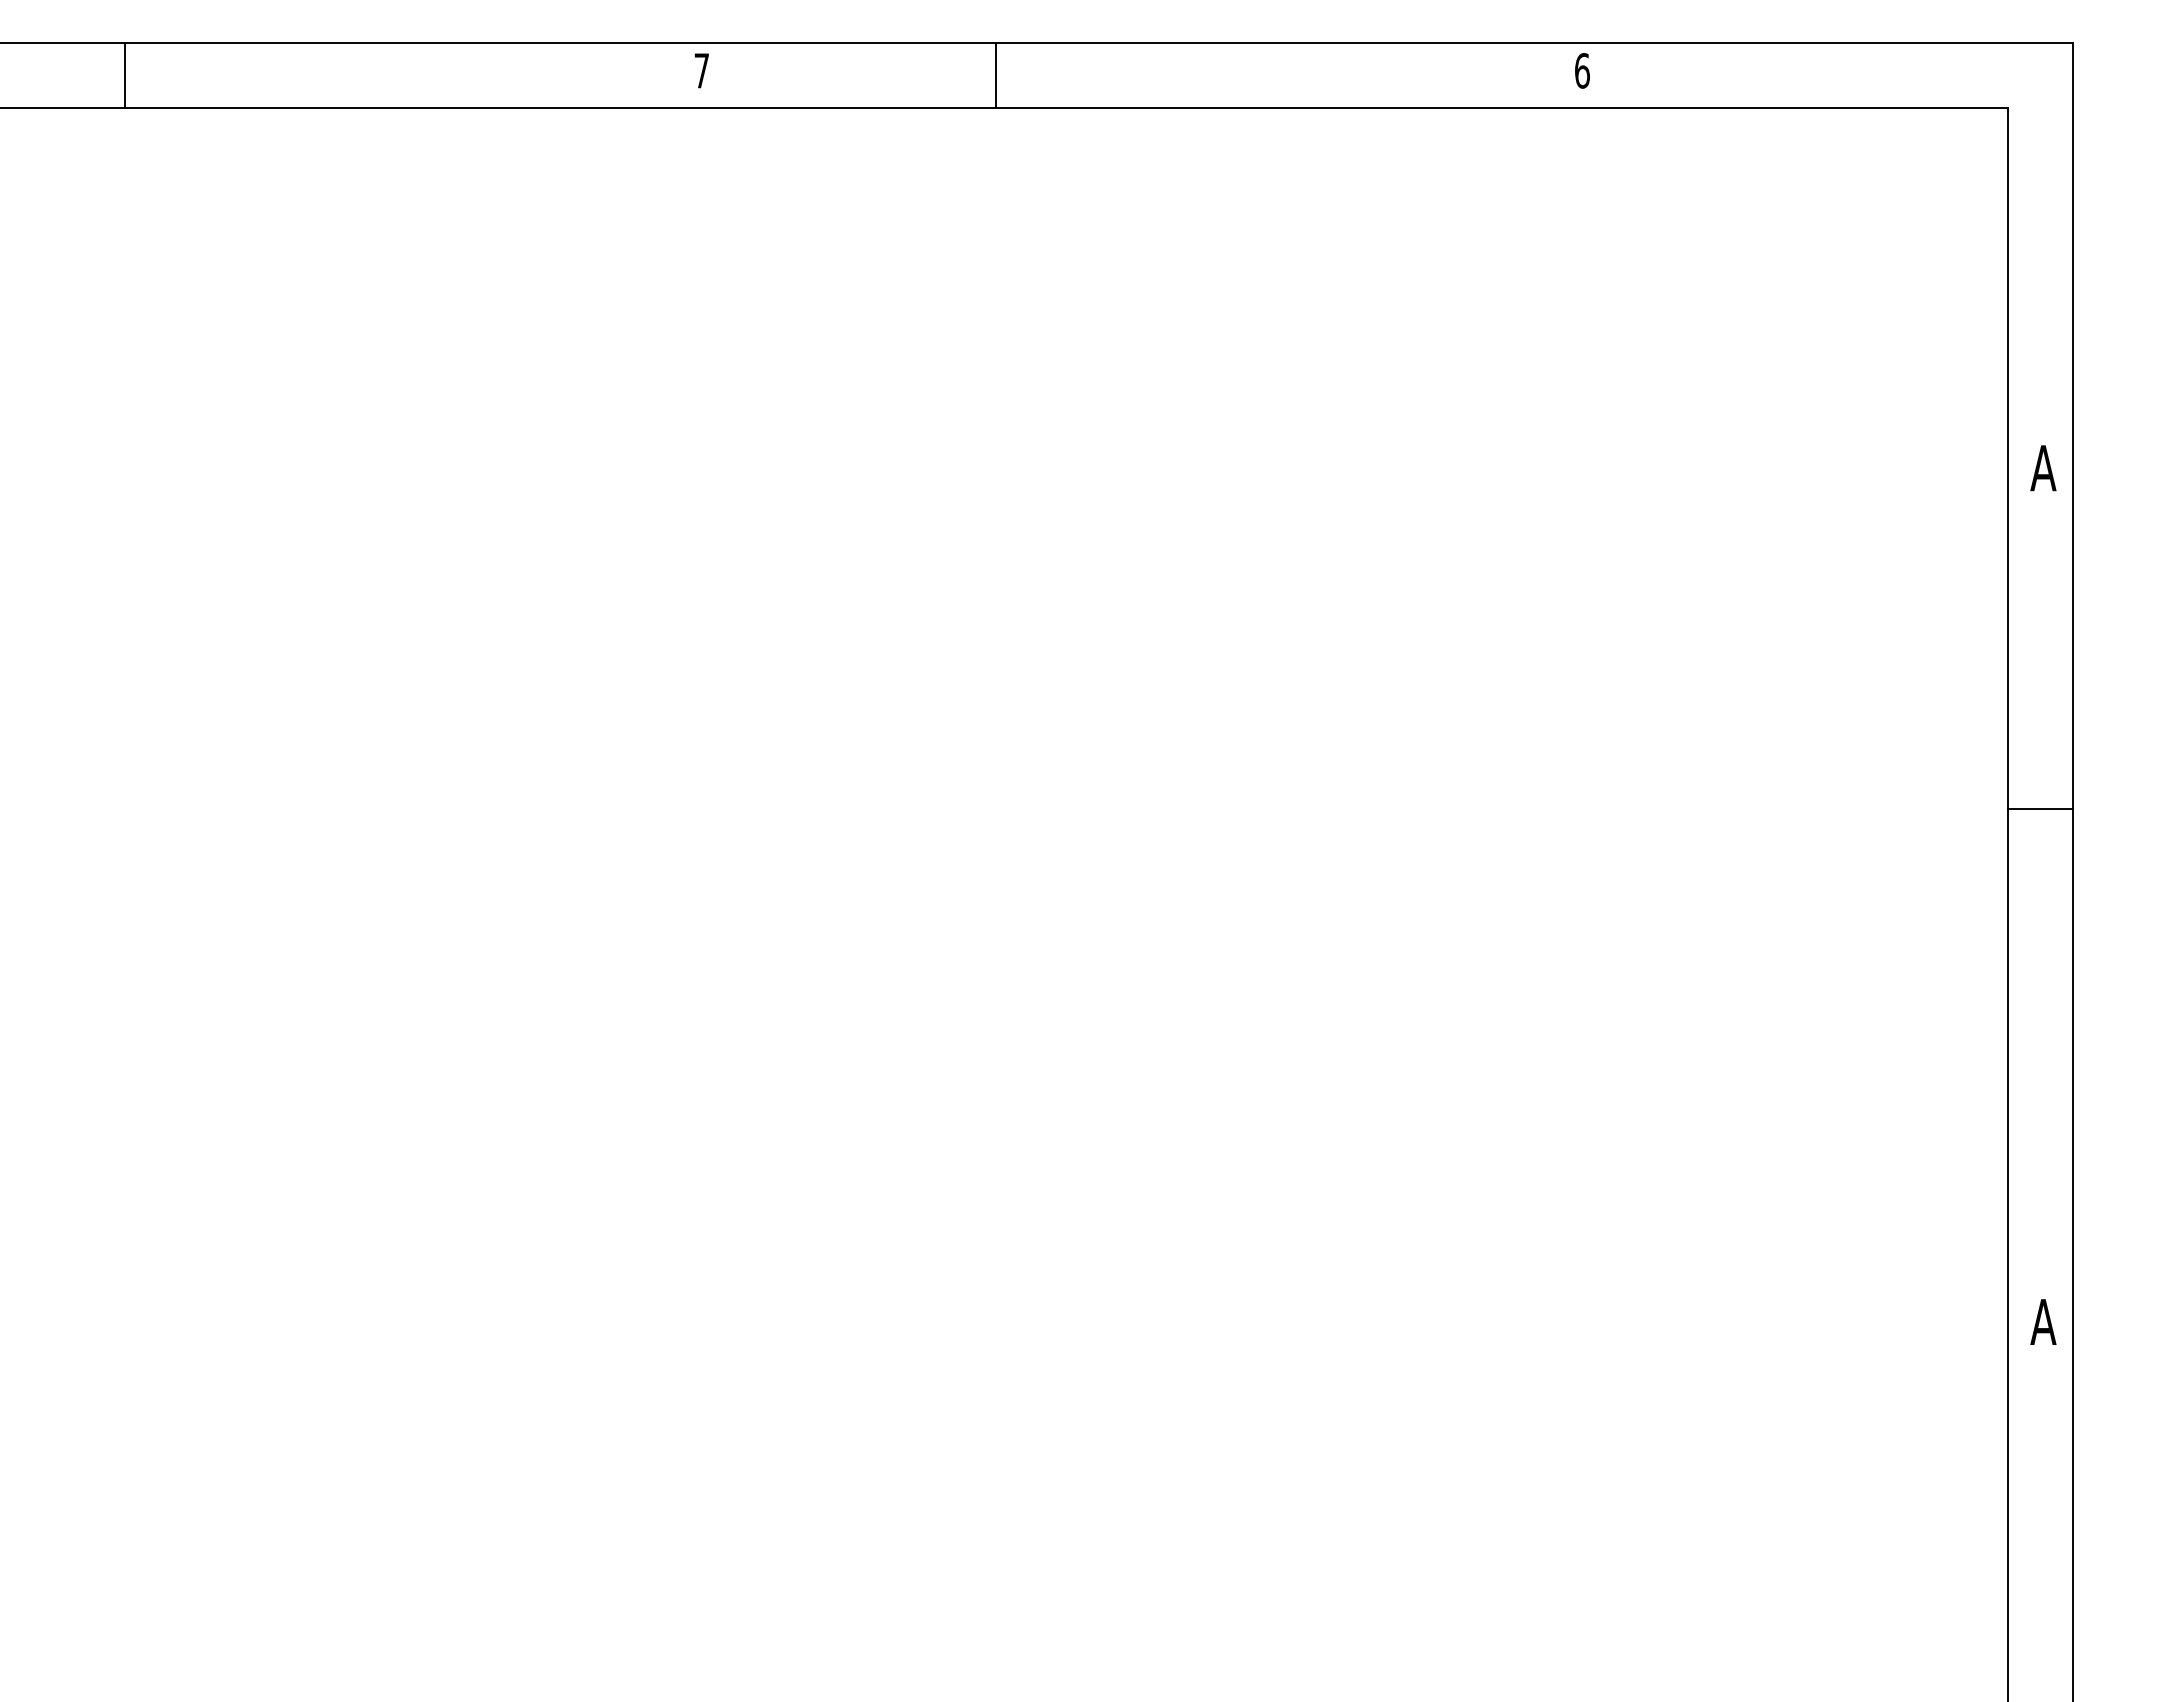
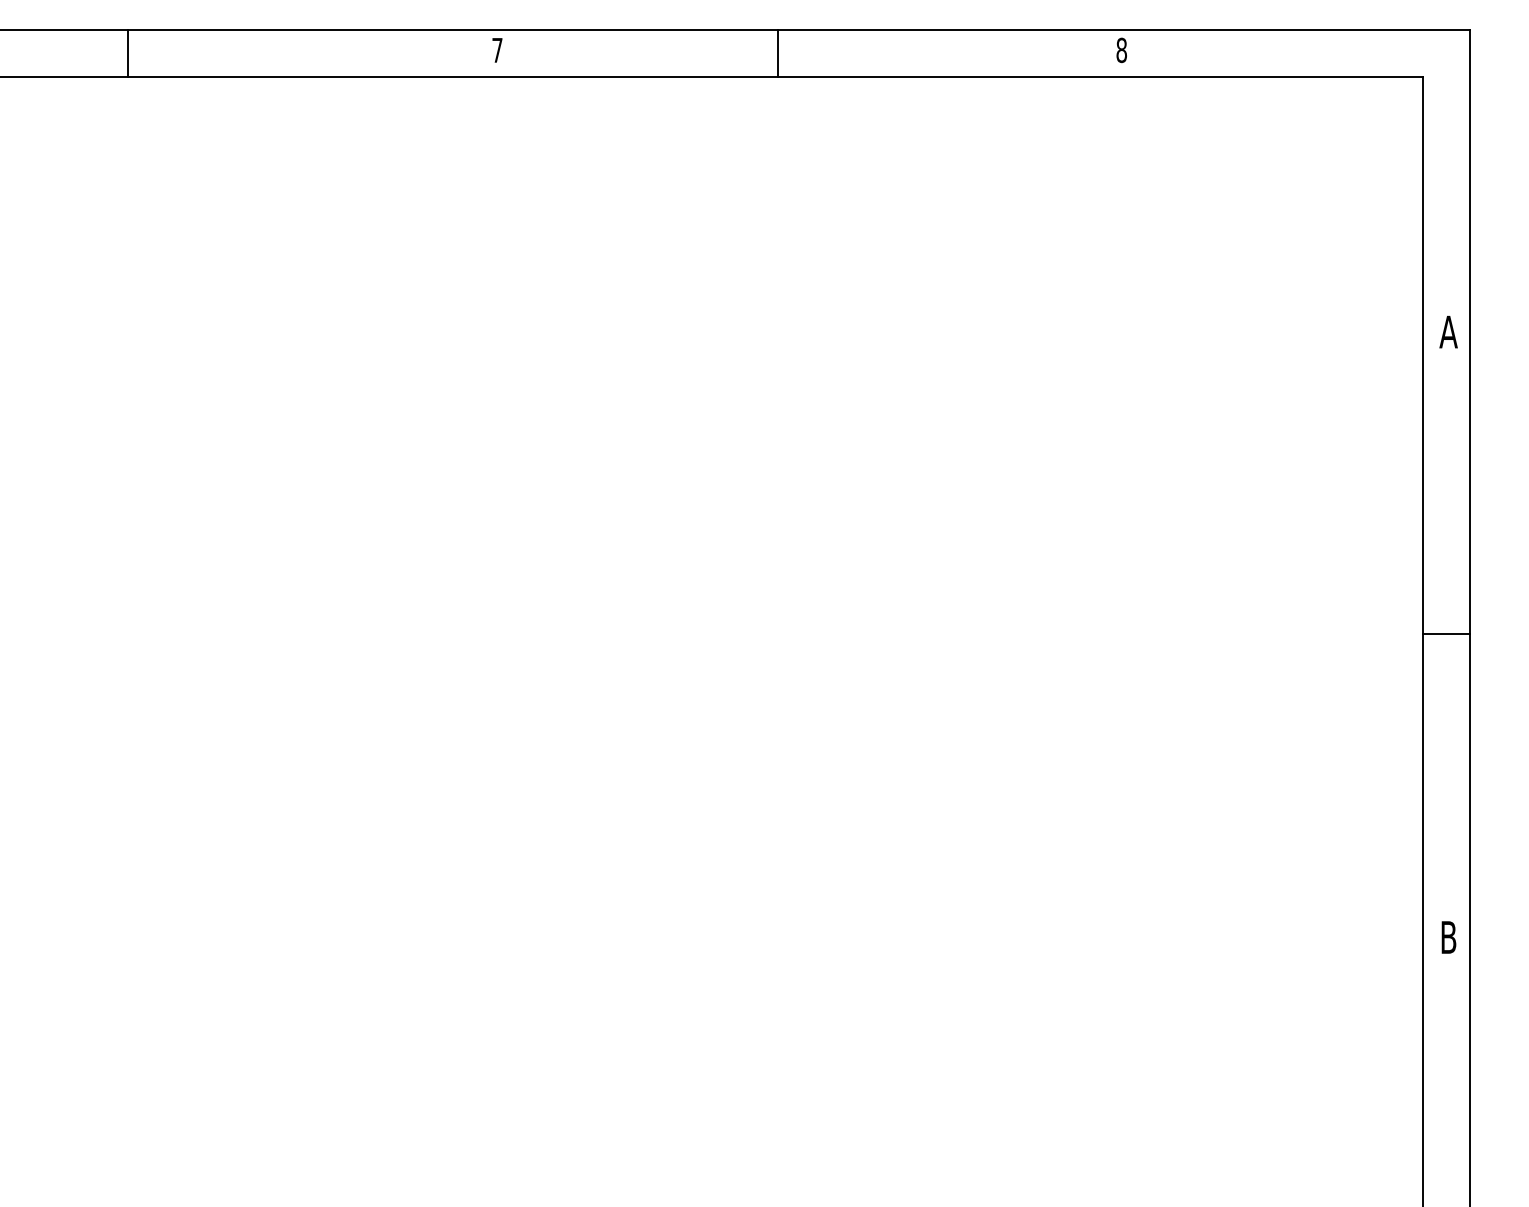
text: (1582, 70) -> (1121, 50), 6 -> 8
line: (125, 75) -> (128, 53), moved
line: (995, 75) -> (777, 53), moved
line: (2040, 808) -> (1446, 633), moved
text: (2043, 1321) -> (1448, 937), A -> B

